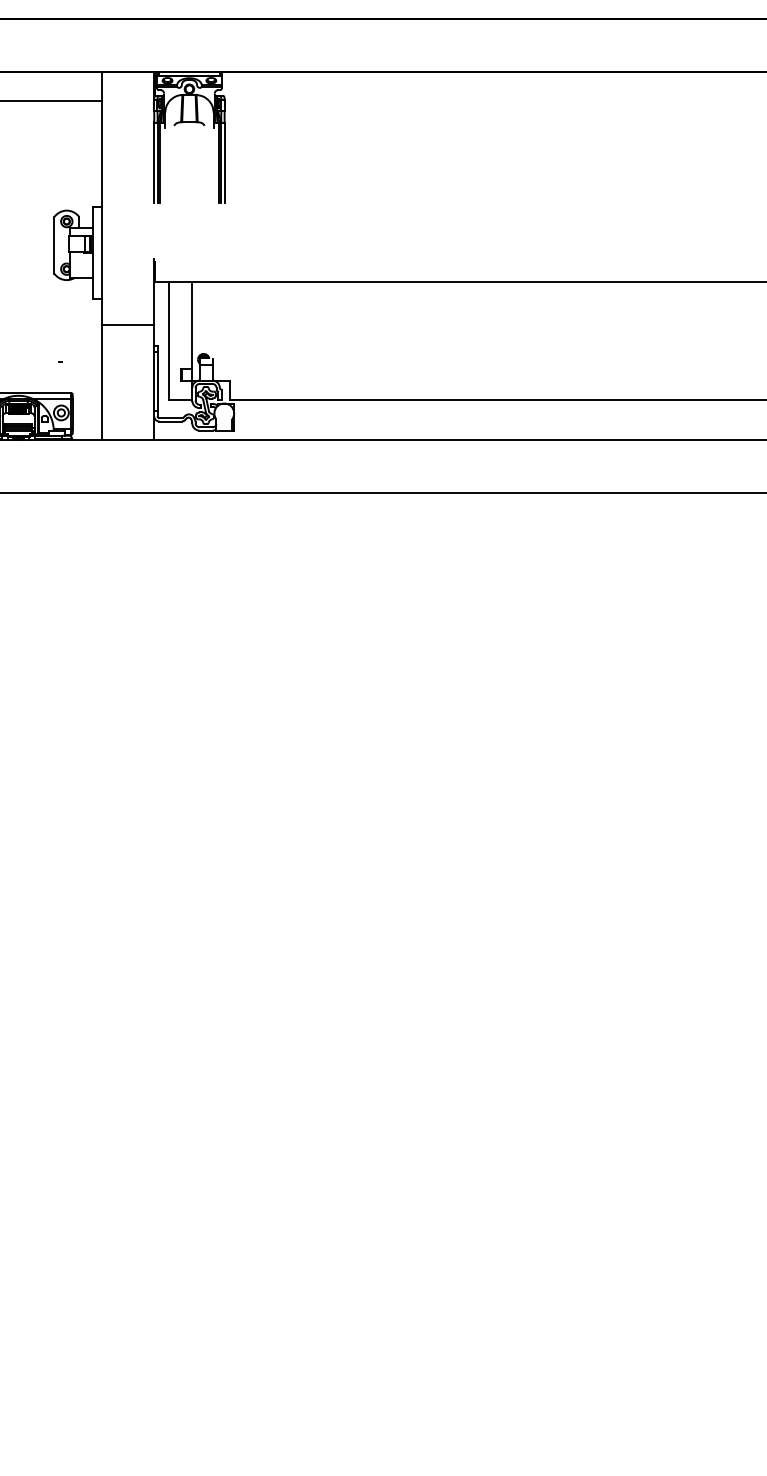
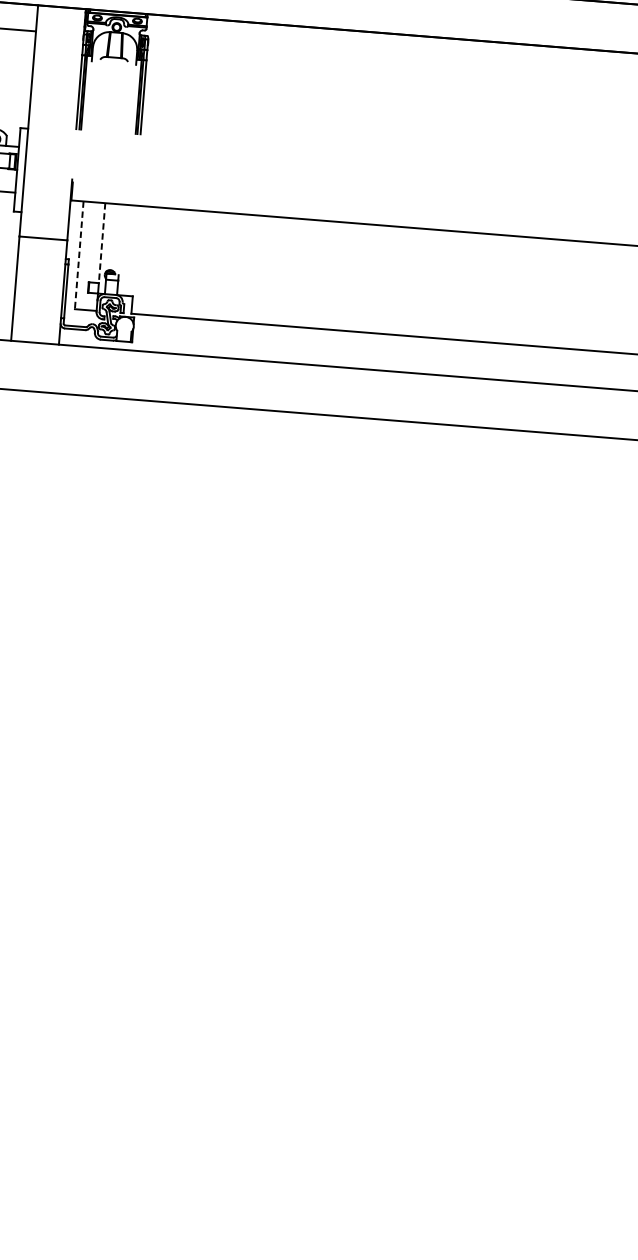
line: (192, 325) -> (102, 243), solid -> dashed
line: (168, 341) -> (79, 256), solid -> dashed

